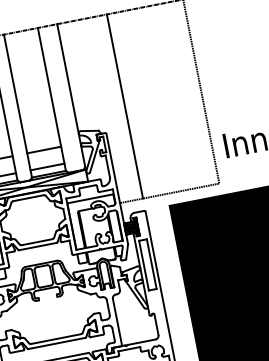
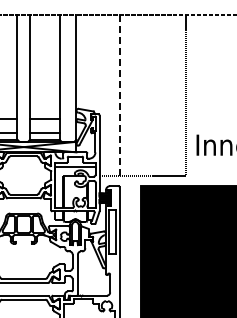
line: (125, 107) -> (119, 96), solid -> dashed

